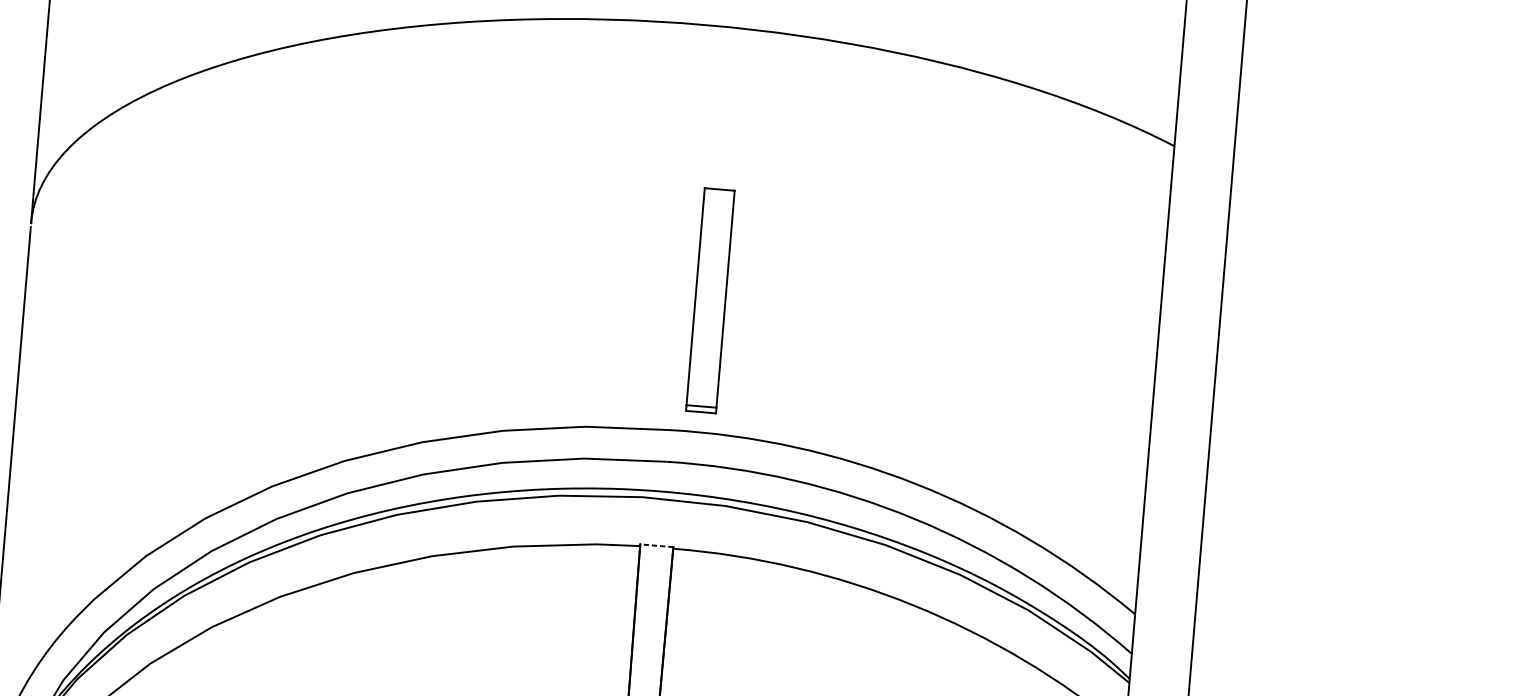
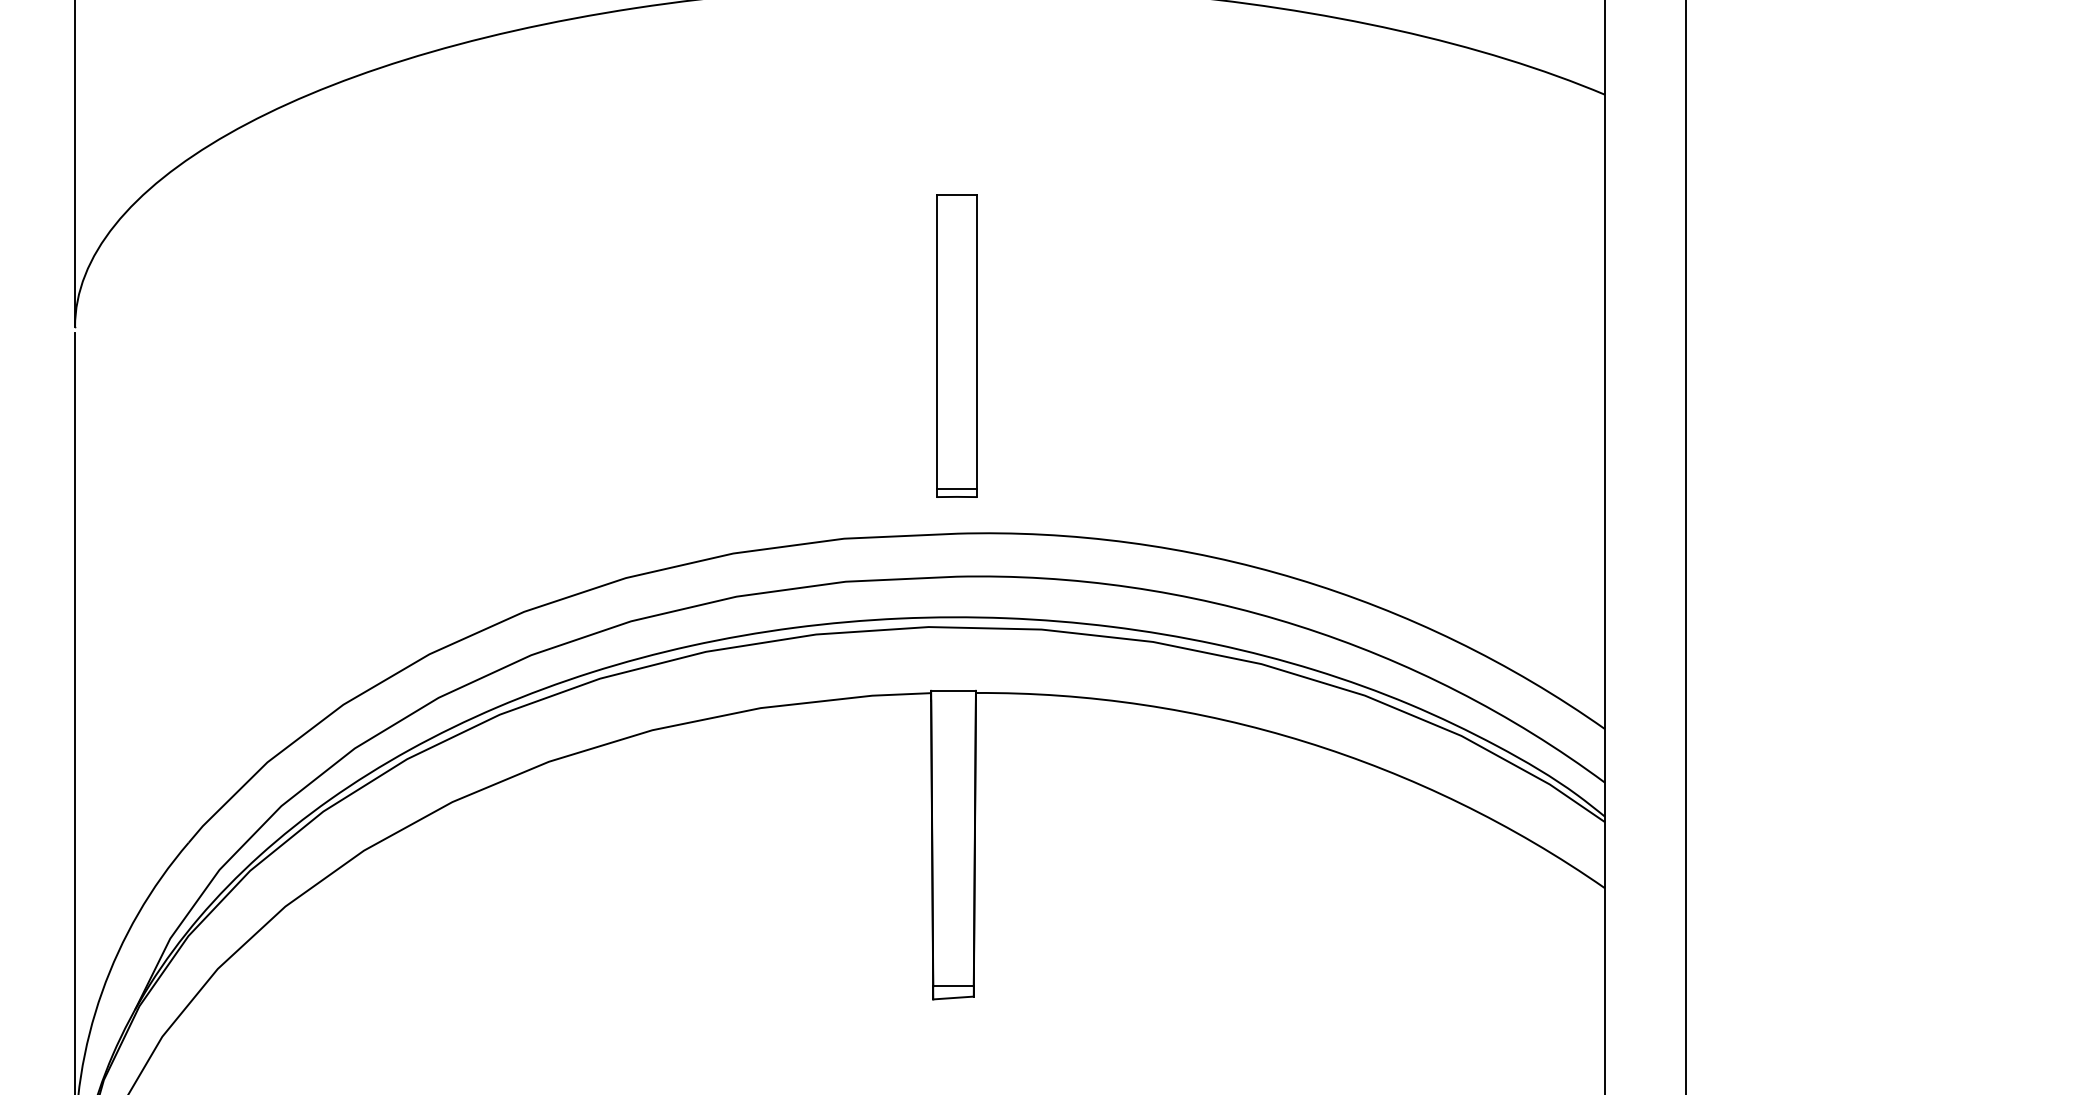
part: (710, 300) -> (956, 345), moved
line: (656, 545) -> (953, 690), dashed -> solid

